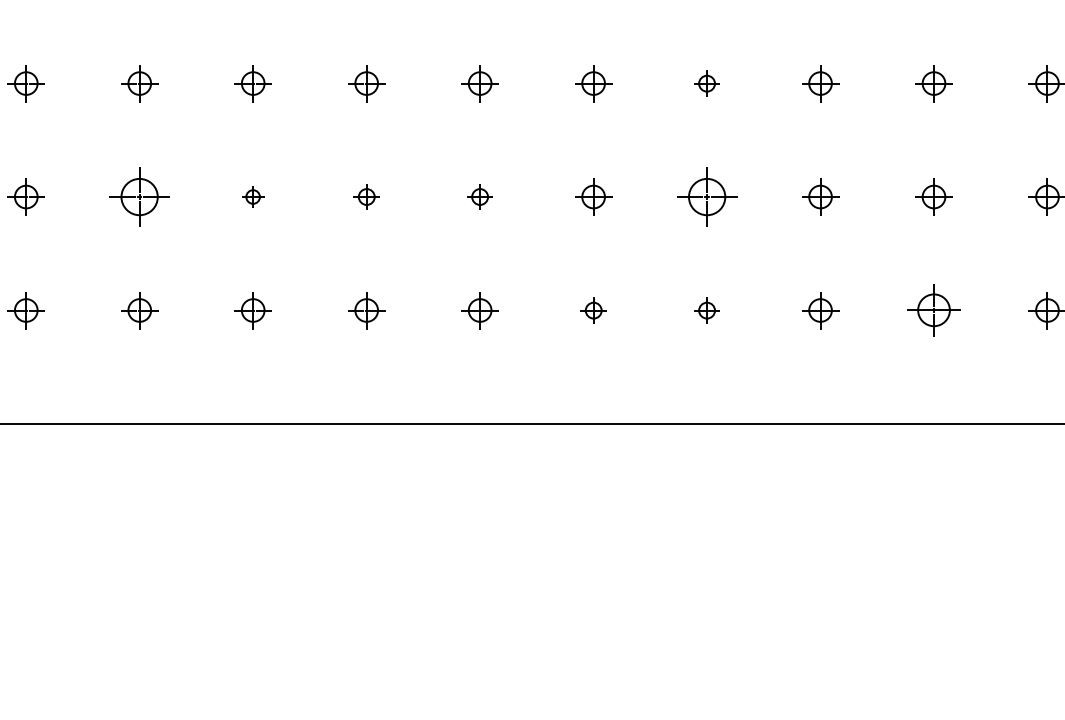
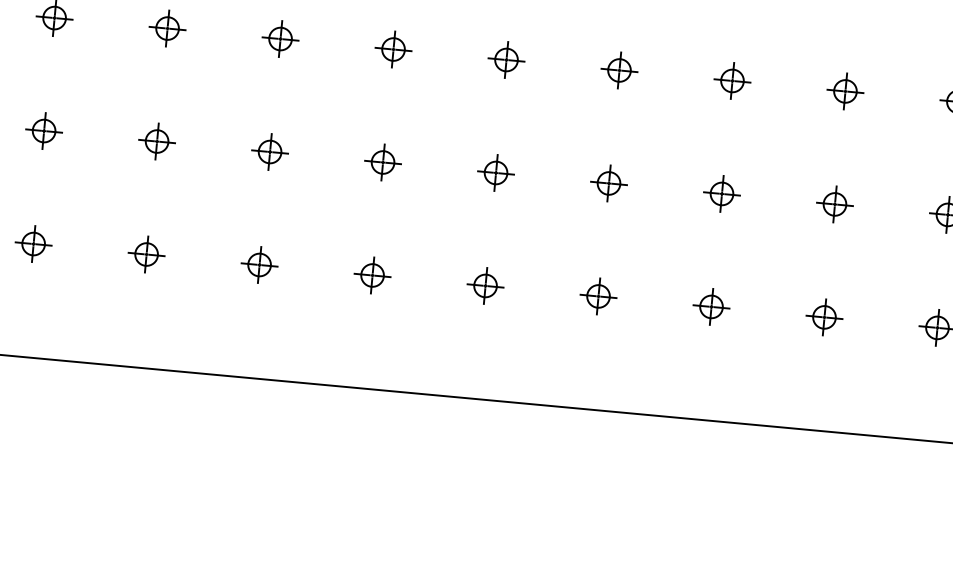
part: (706, 83) -> (618, 70), size x1.43
part: (139, 196) -> (43, 130), size x0.62
part: (252, 196) -> (156, 140), size x1.67
part: (366, 196) -> (269, 151), size x1.43
part: (479, 196) -> (382, 161), size x1.43
part: (706, 196) -> (608, 182), size x0.62
part: (593, 310) -> (485, 285), size x1.43
part: (706, 310) -> (597, 296), size x1.43
part: (933, 310) -> (823, 317), size x0.71

